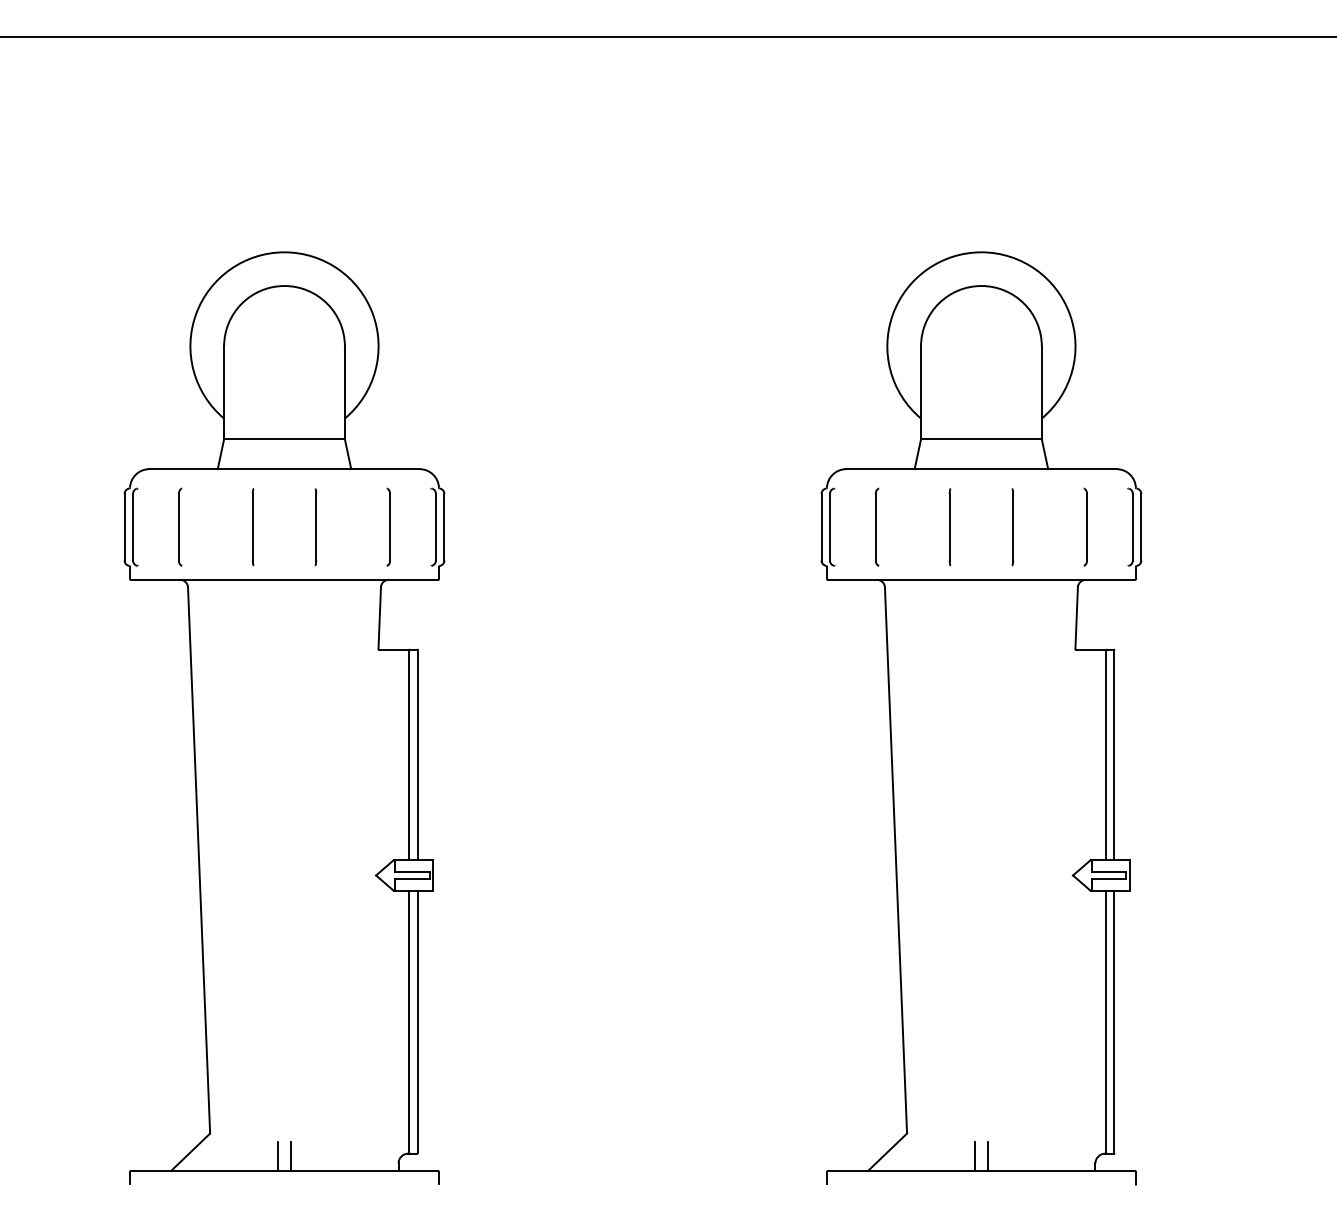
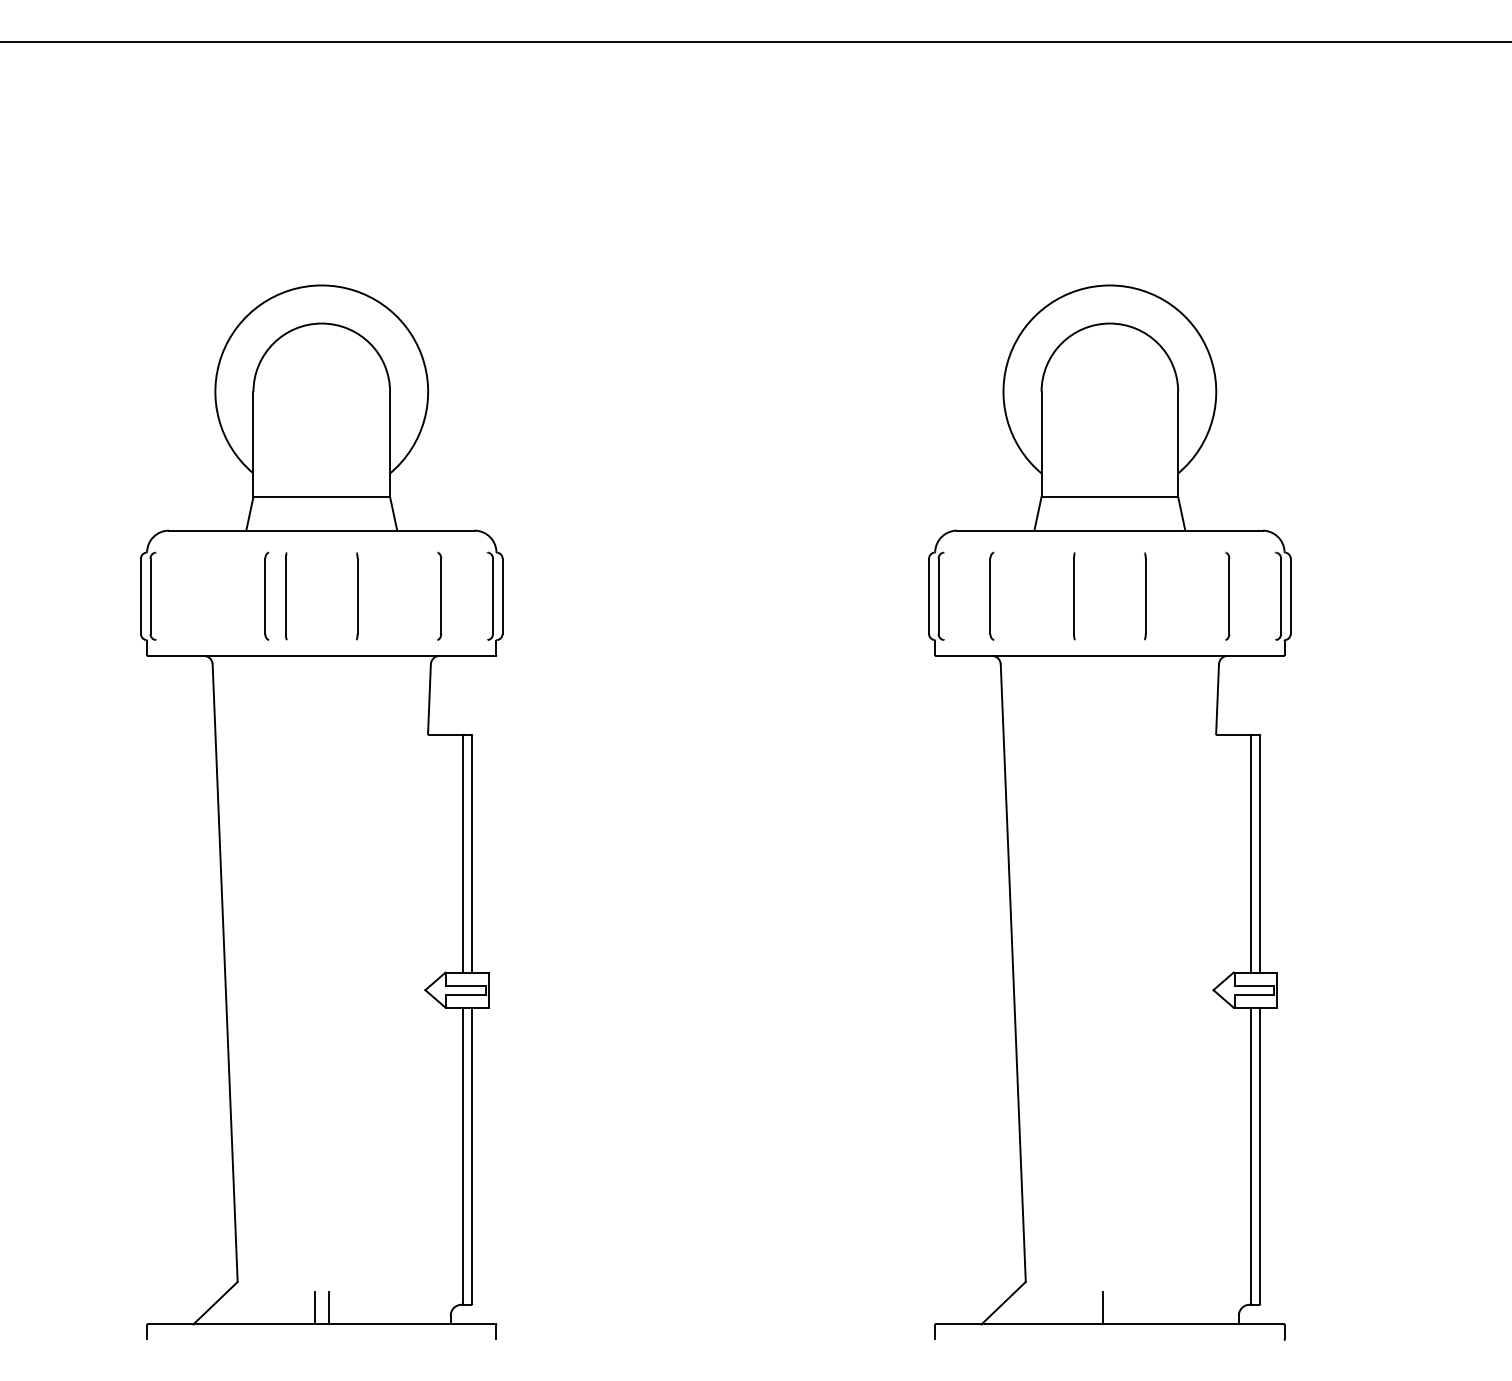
part: (179, 526) -> (266, 595), moved
line: (987, 1156) -> (1116, 1307), removed

